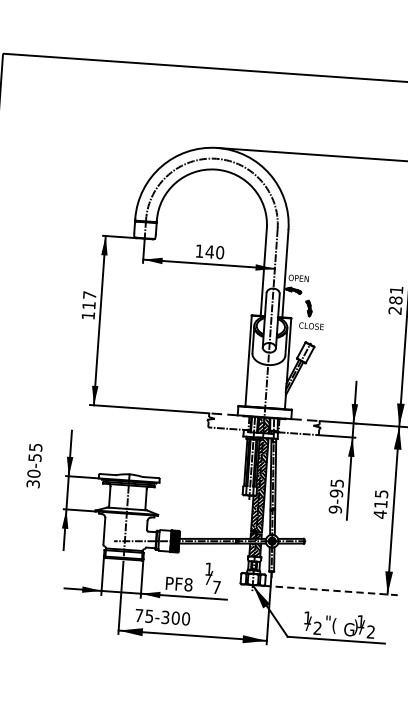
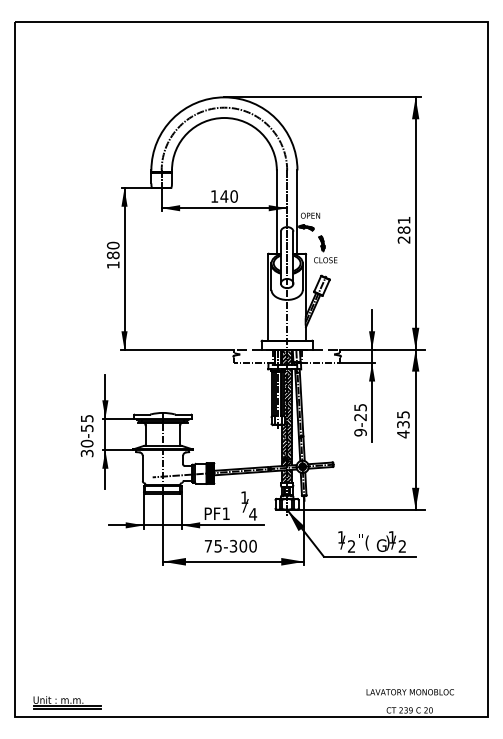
text: (88, 300) -> (112, 250), 117 -> 180
text: (33, 466) -> (86, 436), moved
text: (336, 493) -> (360, 417), 9-95 -> 9-25
text: (381, 504) -> (403, 424), 415 -> 435
text: (187, 584) -> (225, 513), PF8 -> PF1
text: (217, 587) -> (253, 514), 7 -> 4
line: (330, 590) -> (361, 509), dashed -> solid
text: (162, 616) -> (230, 545), moved

